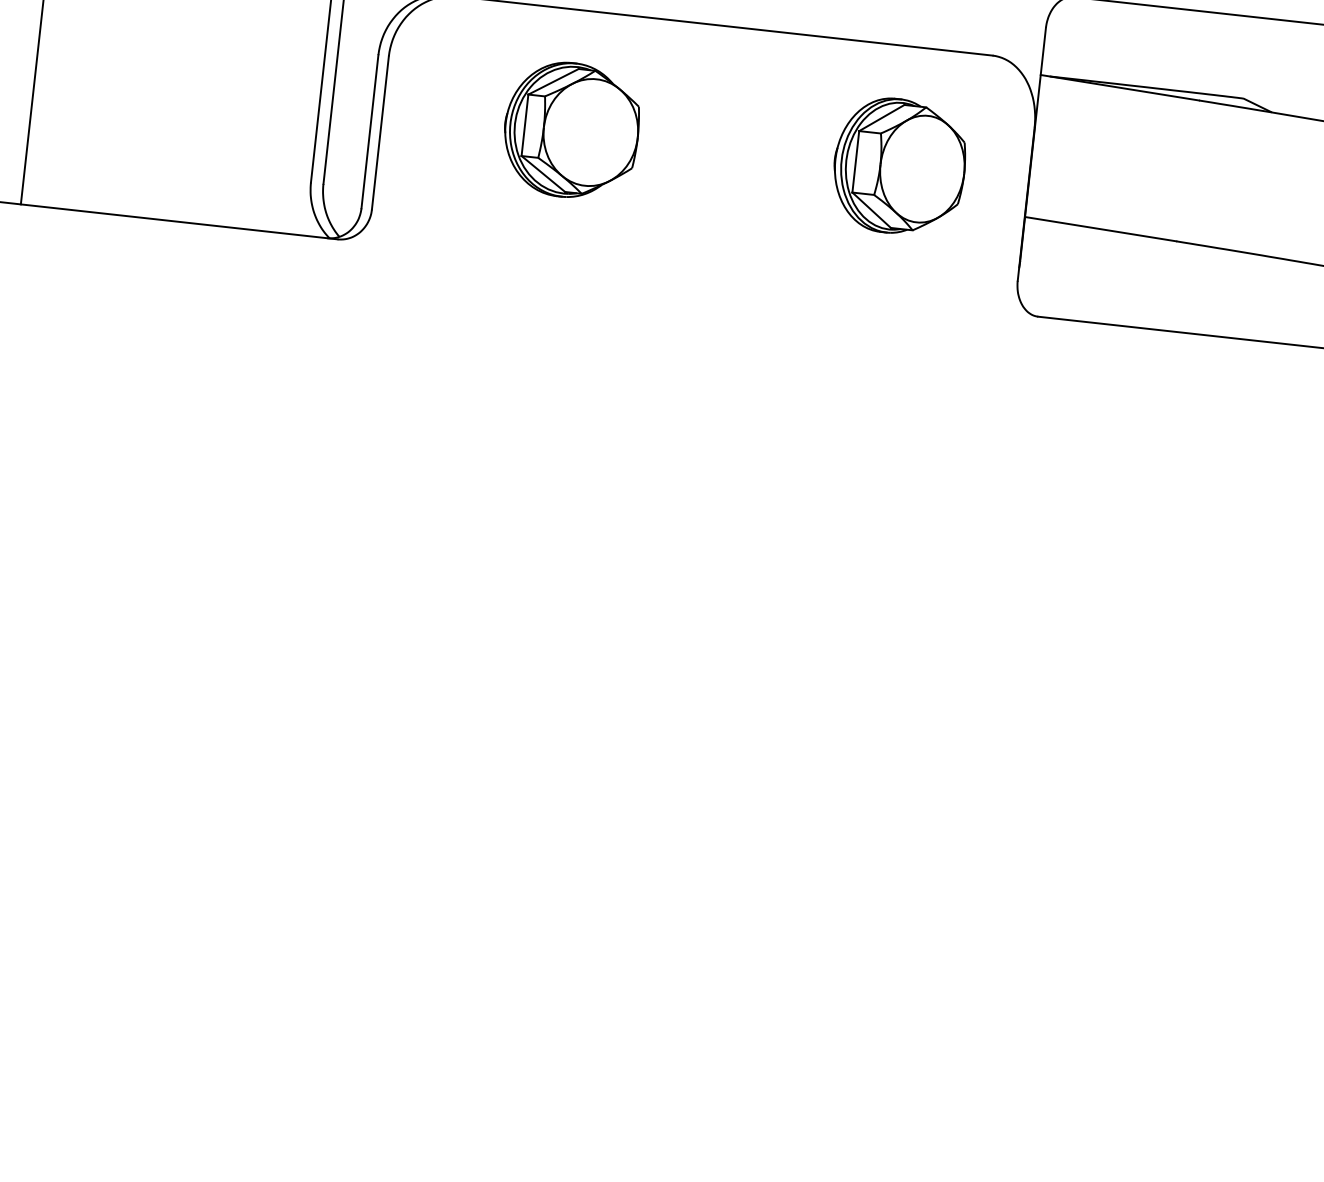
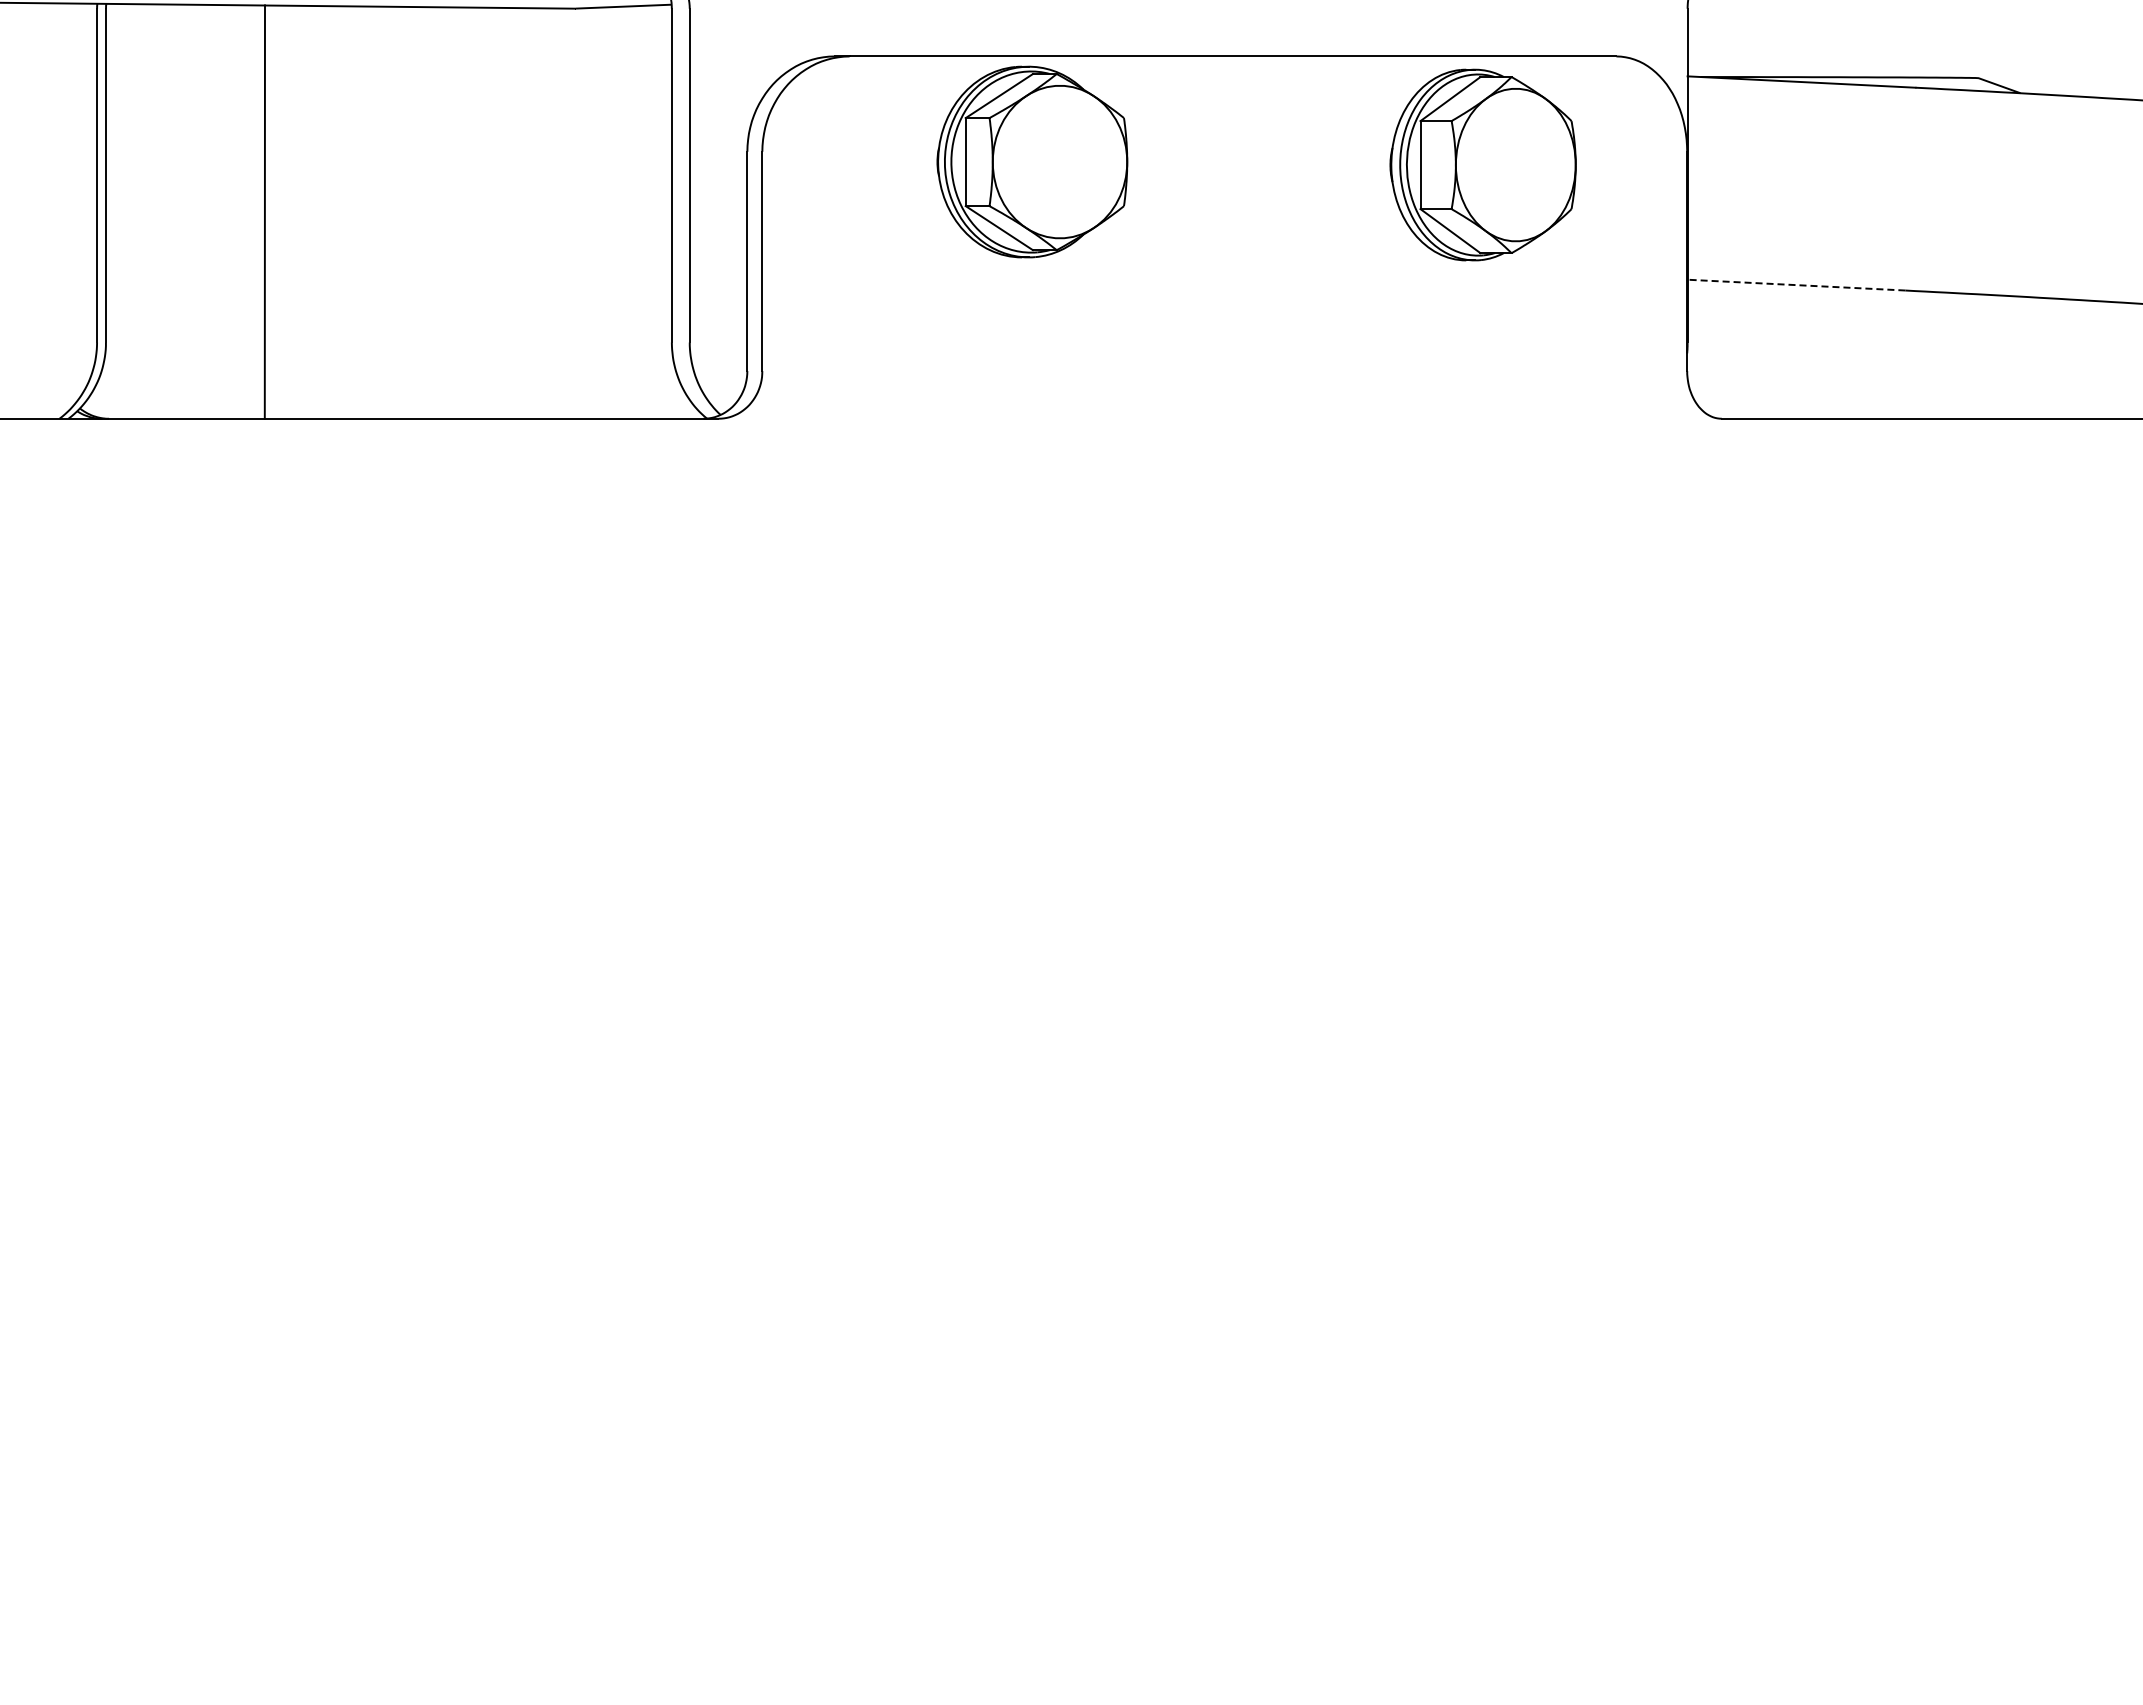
part: (571, 130) -> (1032, 161), moved
part: (899, 166) -> (1482, 164), moved
line: (1099, 229) -> (1795, 285), solid -> dashed

